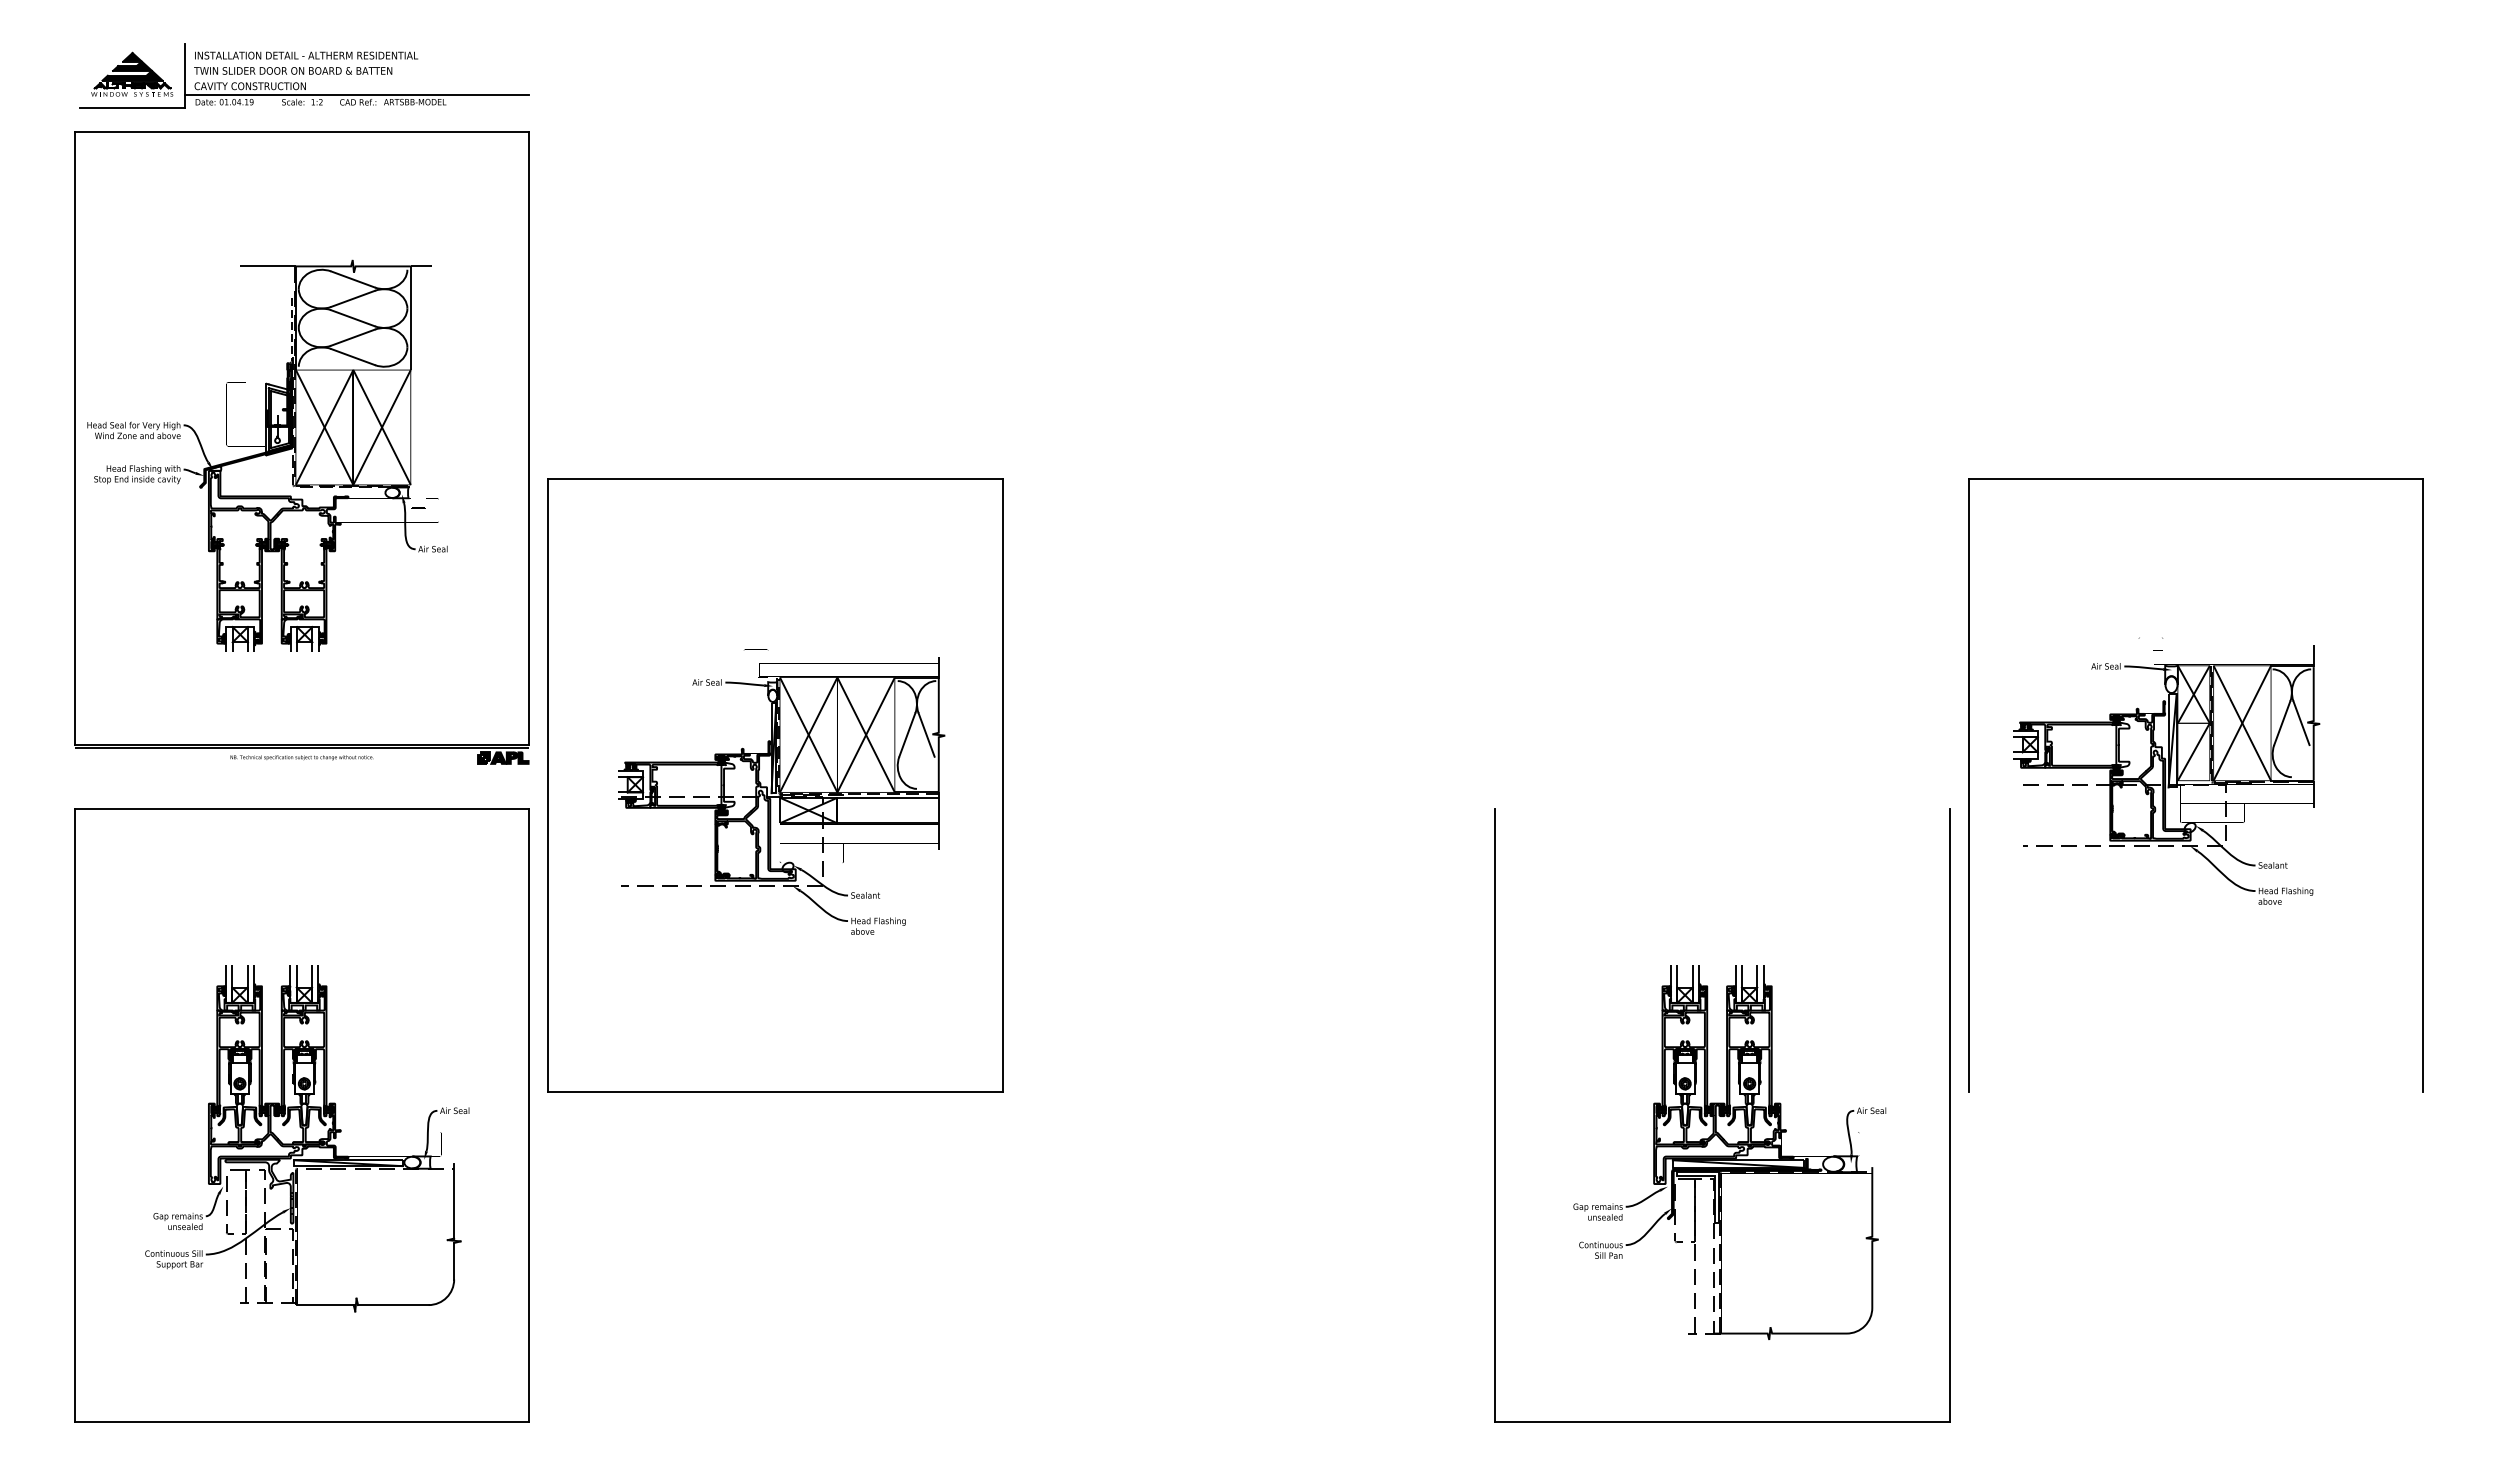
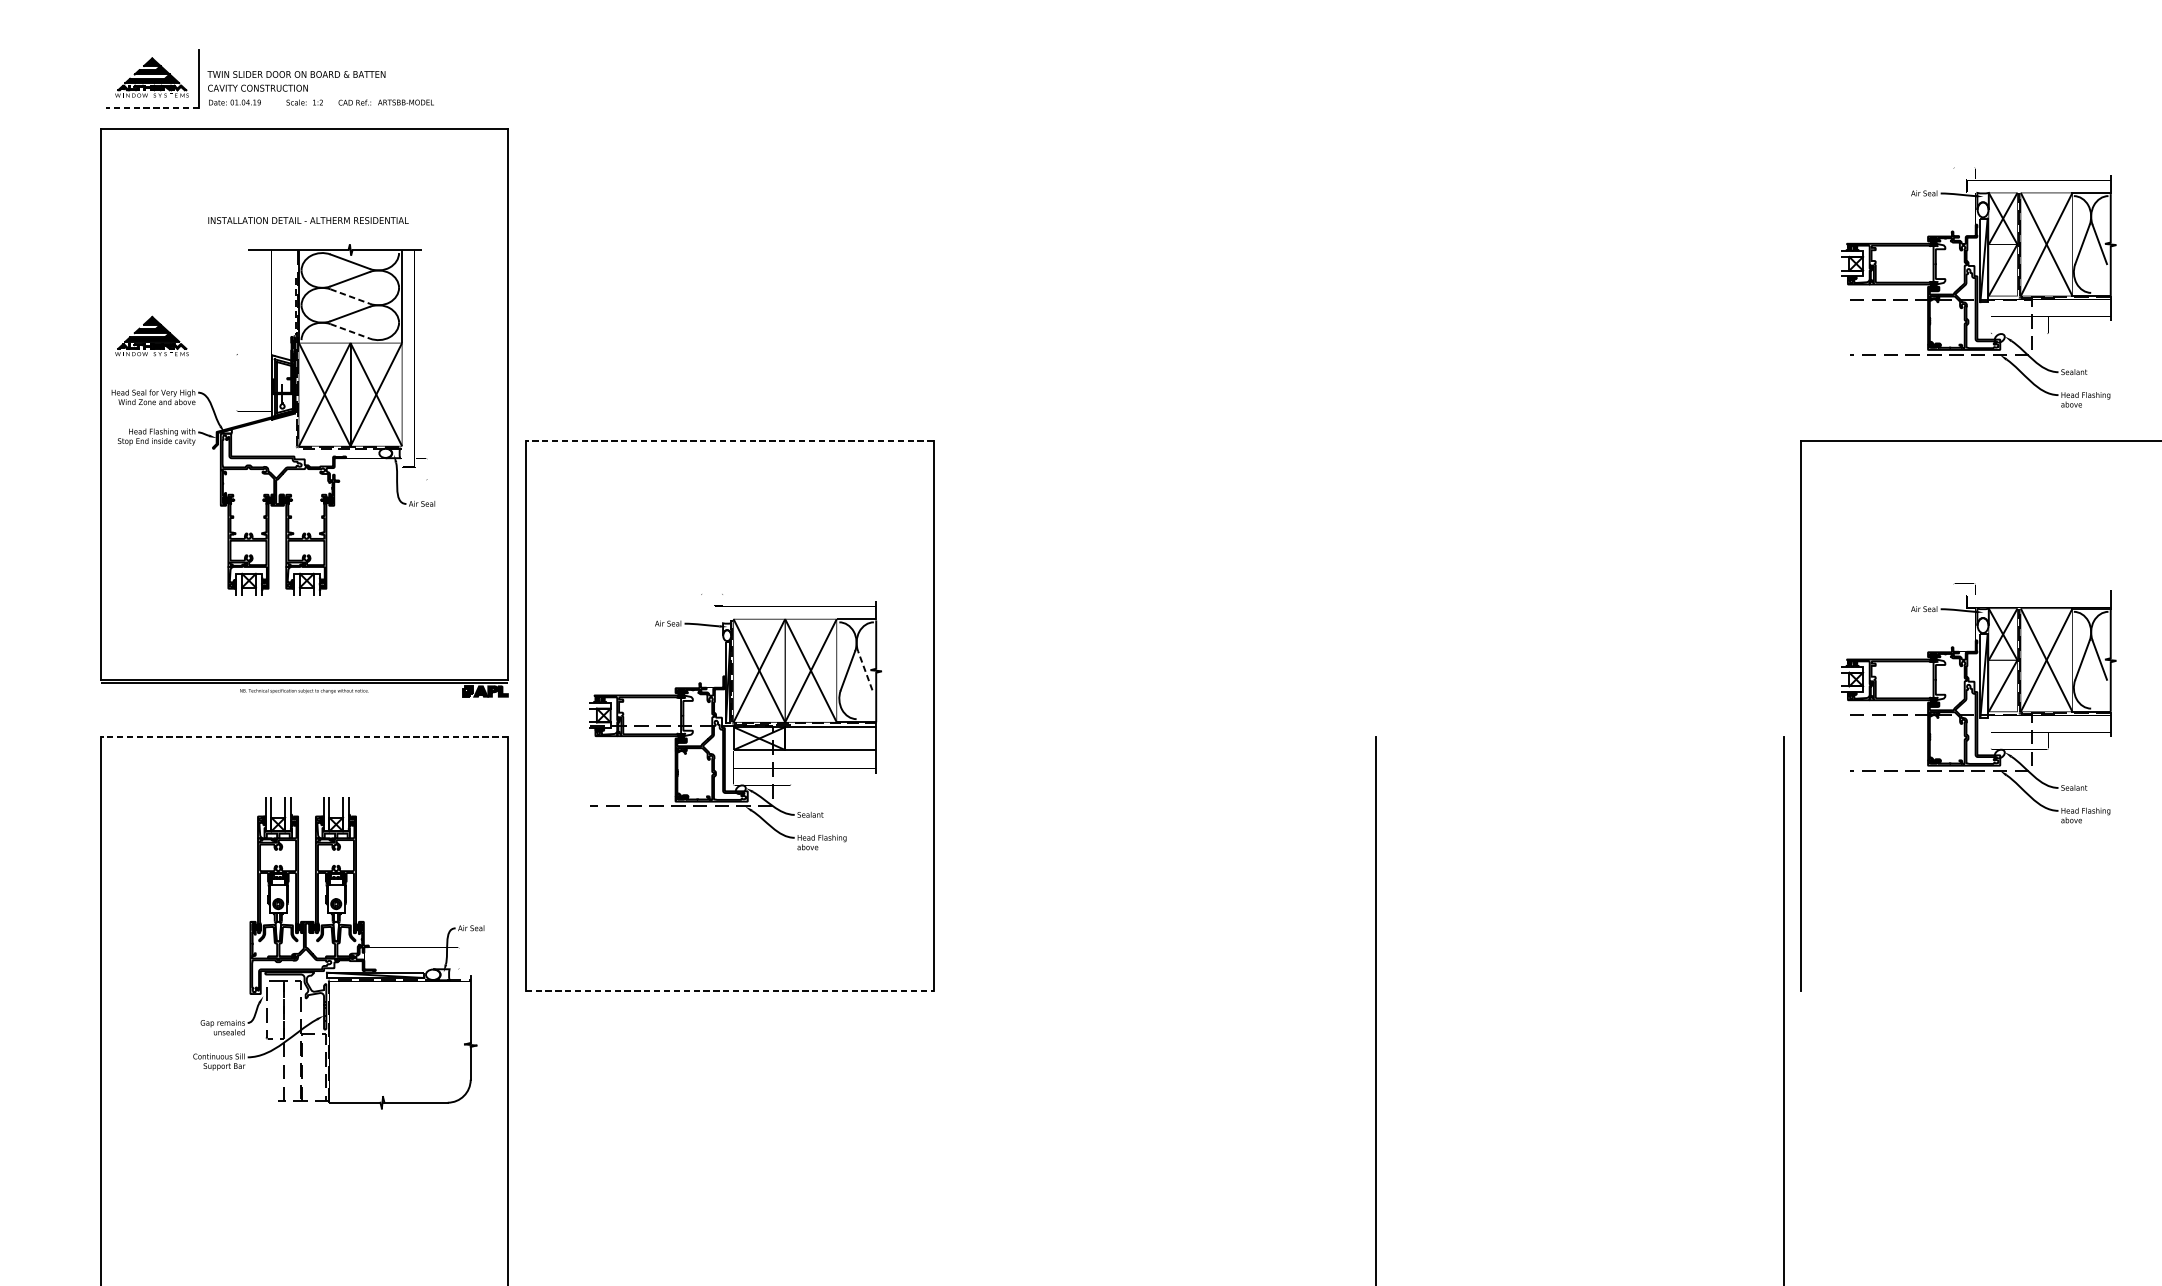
text: (306, 55) -> (308, 220), moved
line: (356, 95) -> (353, 96), removed
line: (132, 107) -> (152, 107), solid -> dashed
part: (2166, 307) -> (1978, 286), added
line: (353, 318) -> (350, 296), solid -> dashed
line: (353, 357) -> (350, 331), solid -> dashed
part: (132, 361) -> (152, 335), added
line: (775, 478) -> (729, 440), solid -> dashed
line: (926, 734) -> (865, 670), solid -> dashed
line: (301, 809) -> (303, 737), solid -> dashed
line: (776, 1091) -> (730, 990), solid -> dashed
part: (307, 1138) -> (339, 953), moved
part: (1729, 1152) -> (1586, 1045), removed

